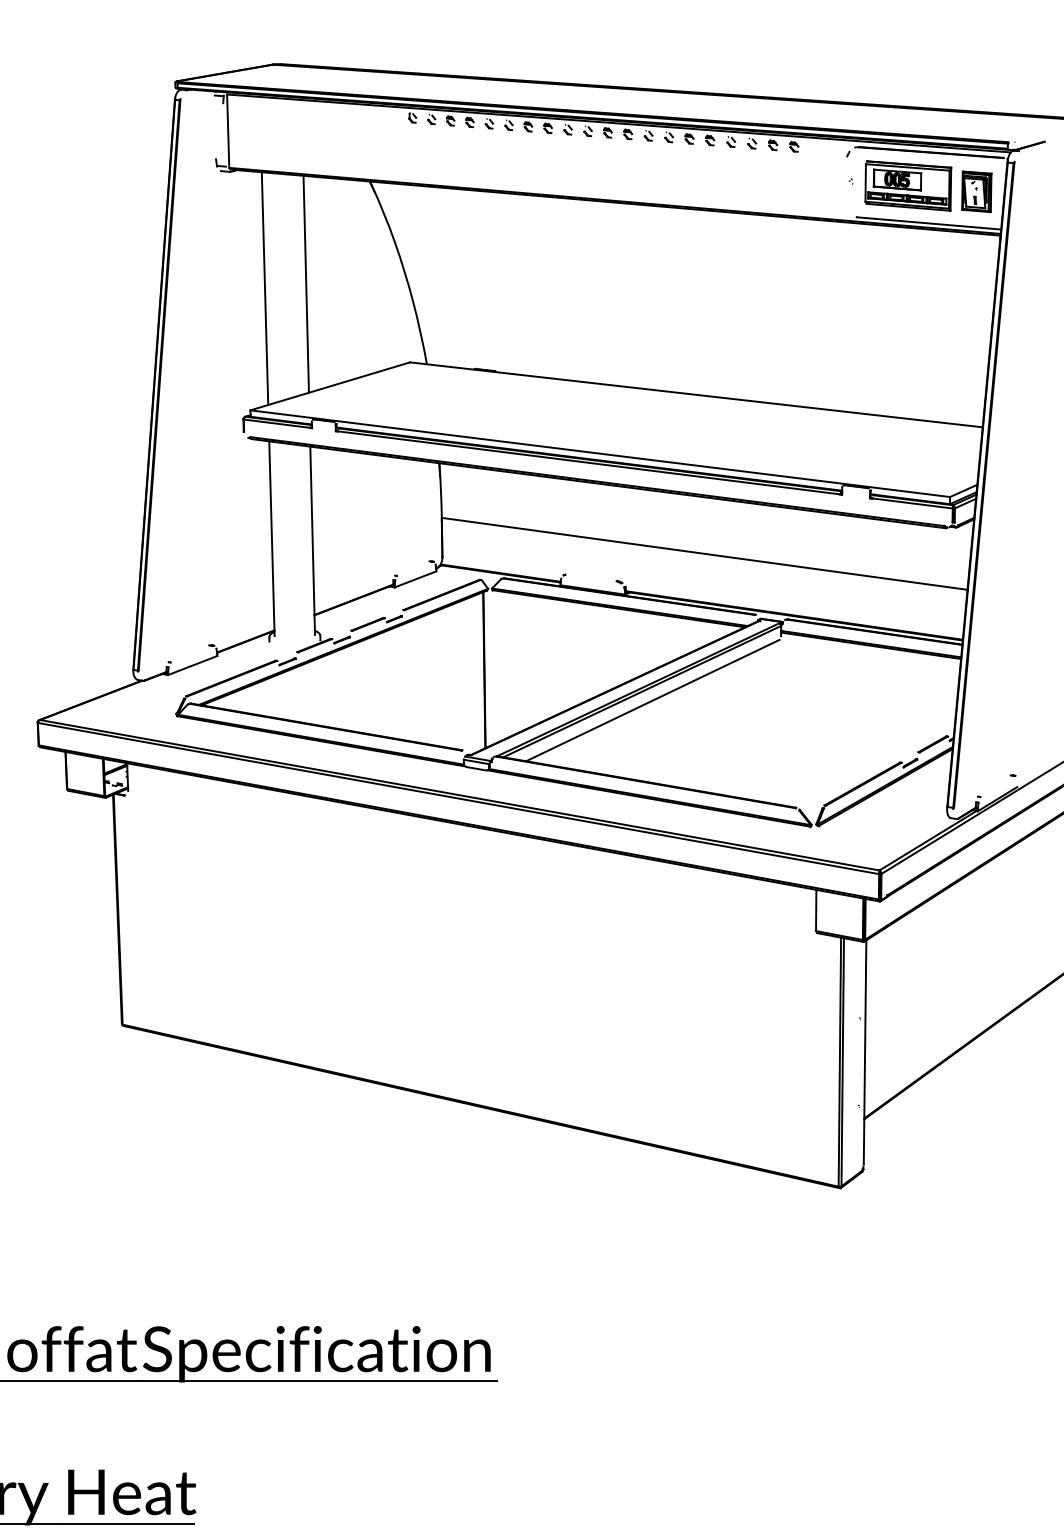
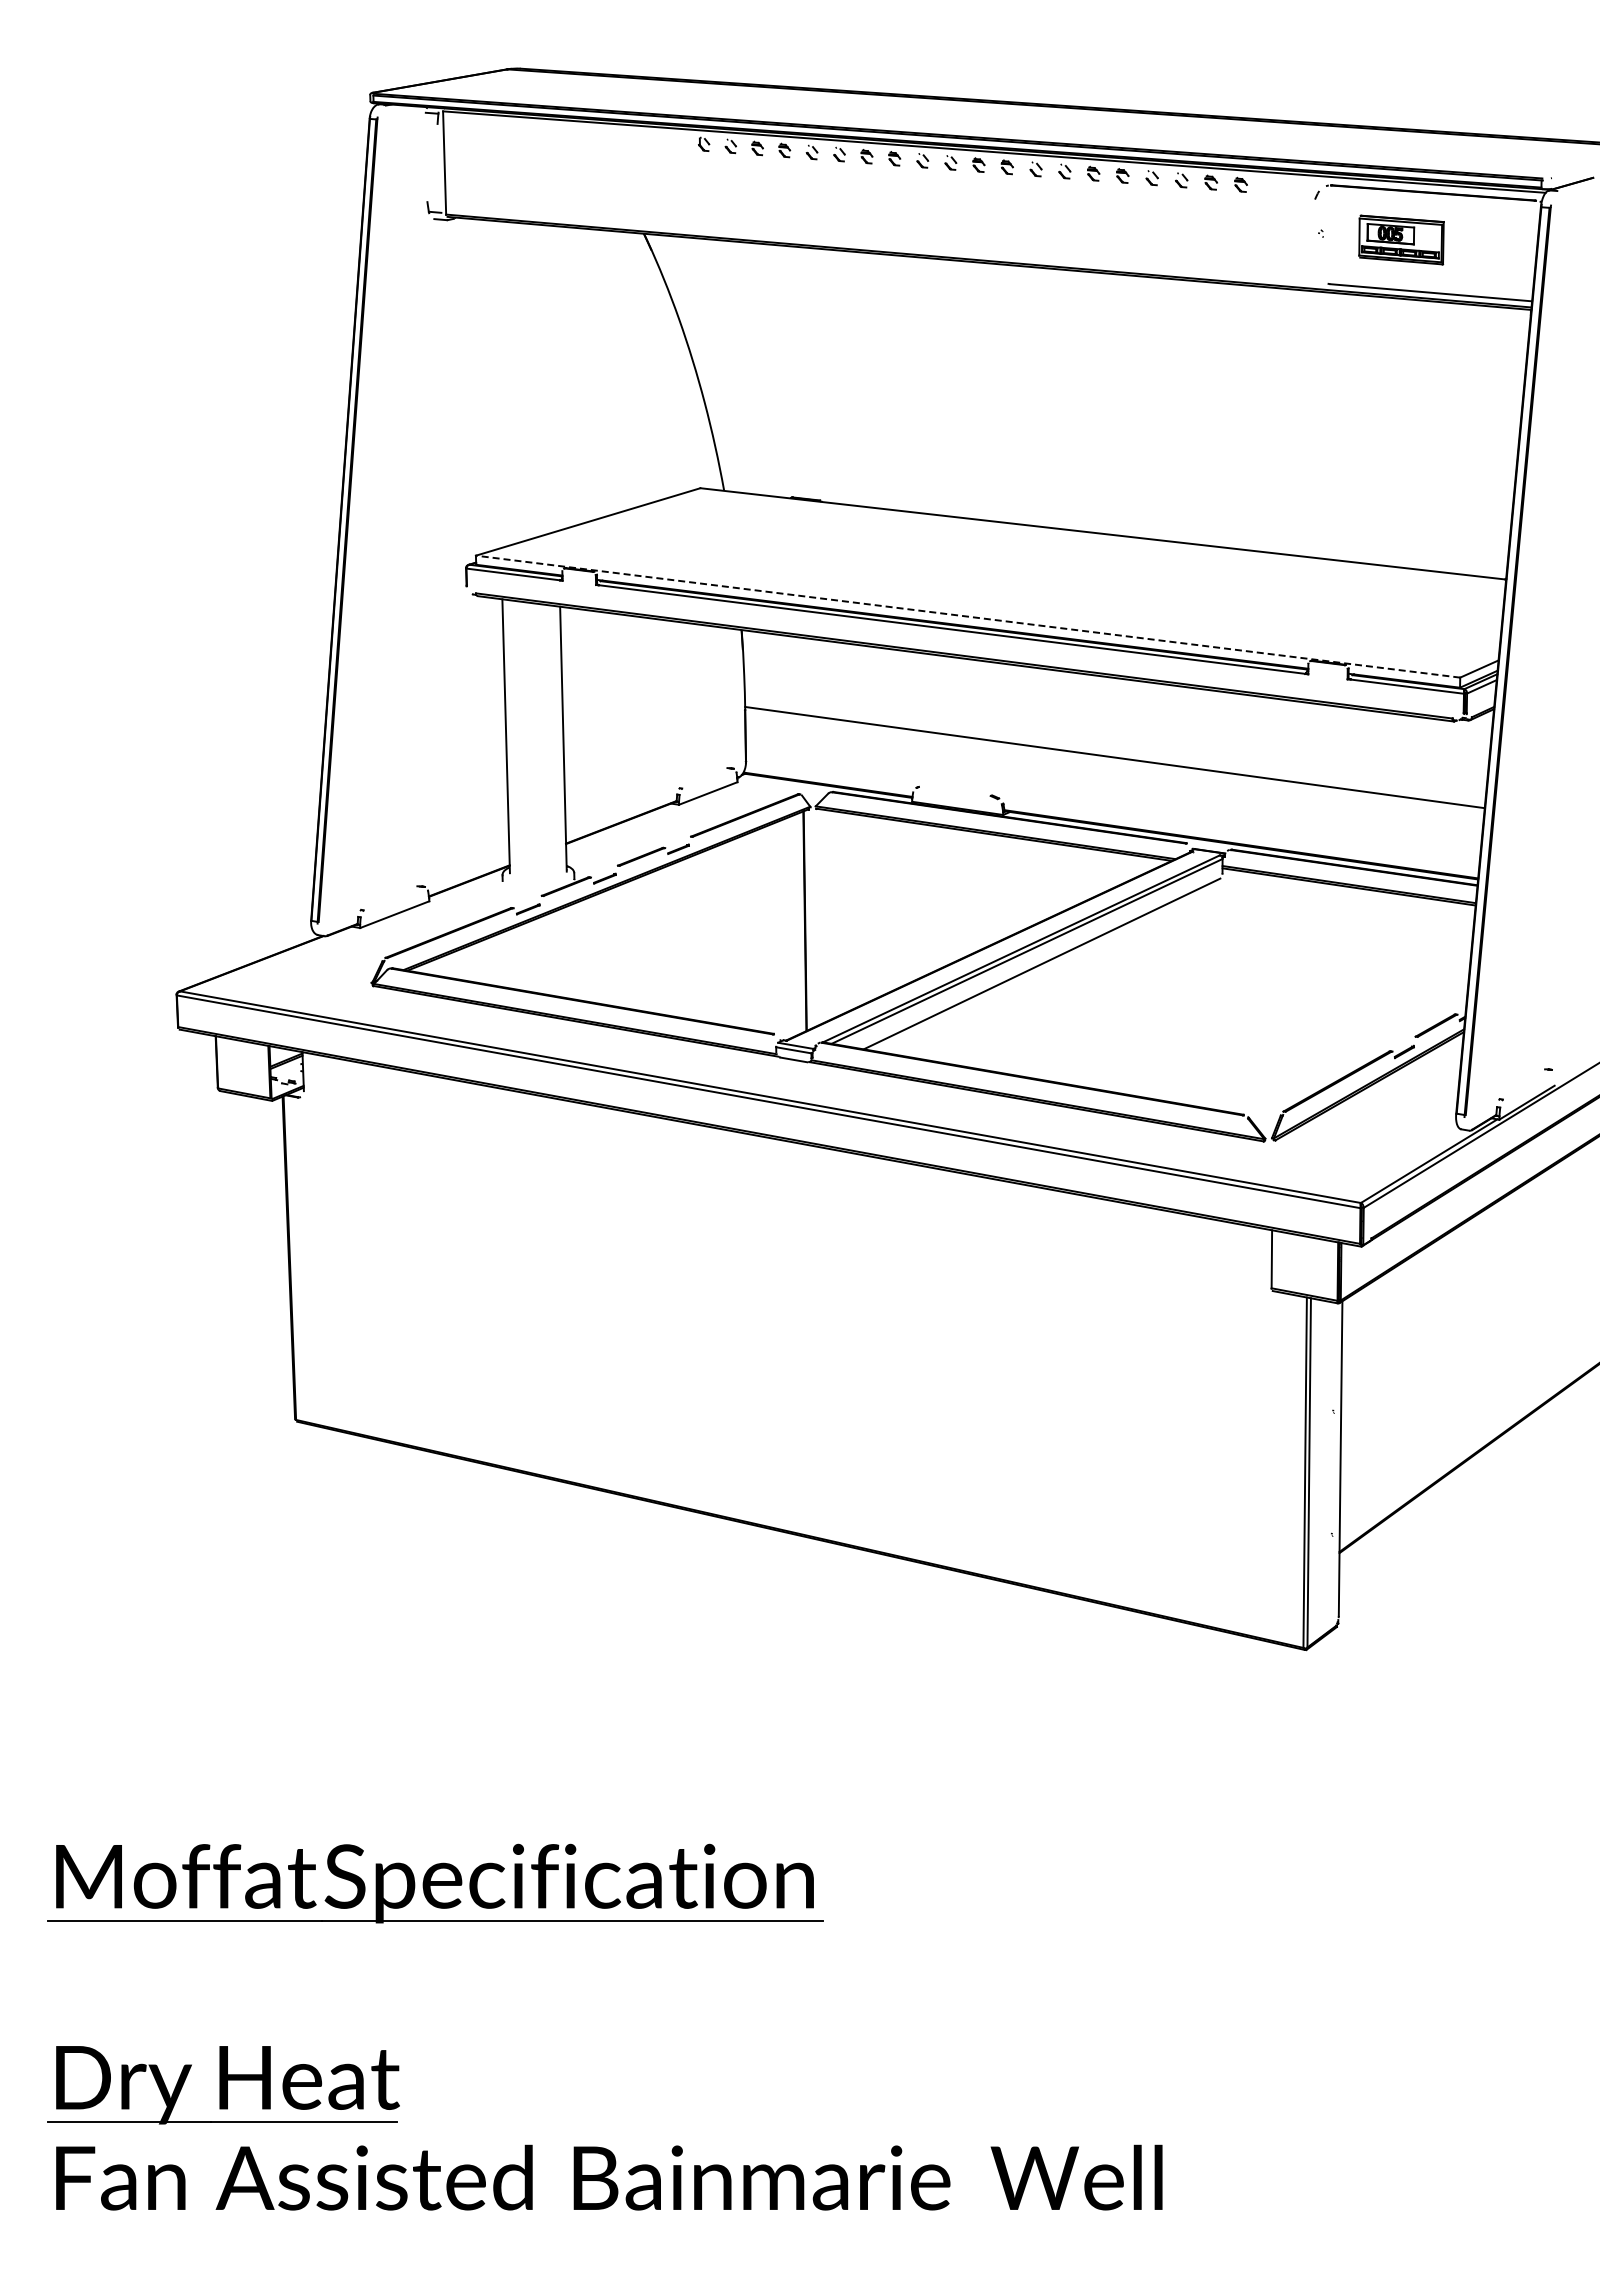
part: (908, 185) -> (1401, 239), size x0.7
part: (976, 191) -> (1497, 247), removed
line: (306, 283) -> (554, 377), removed
line: (264, 288) -> (495, 384), removed
line: (600, 453) -> (968, 616), solid -> dashed

